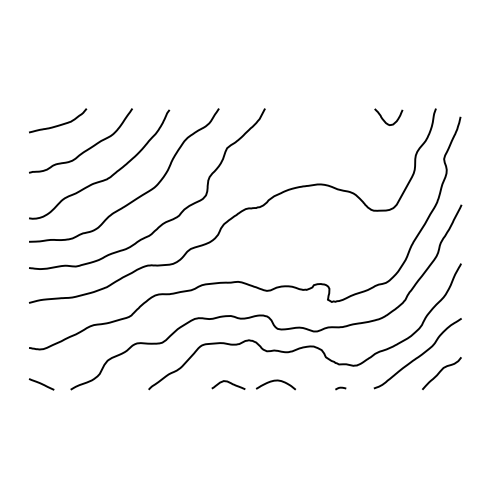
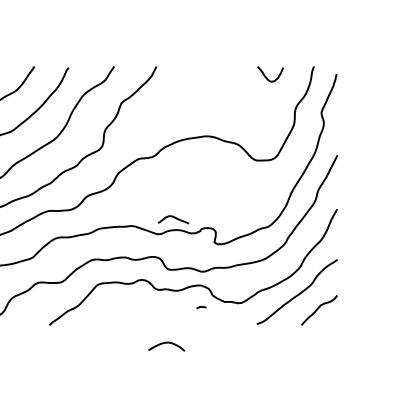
curve: (275, 381) -> (166, 343), moved
curve: (228, 383) -> (173, 218), moved
curve: (340, 388) -> (201, 307), moved

